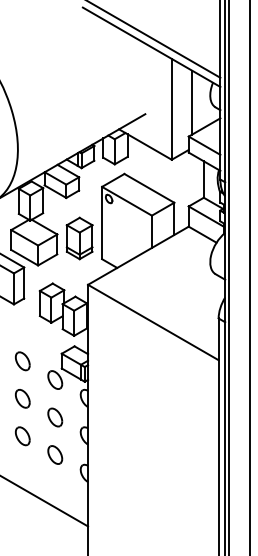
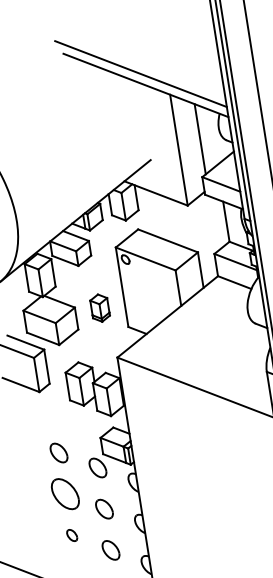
part: (79, 238) -> (99, 308), size x0.6
part: (22, 398) -> (65, 493), size x1.6
part: (22, 436) -> (71, 535), size x0.6

